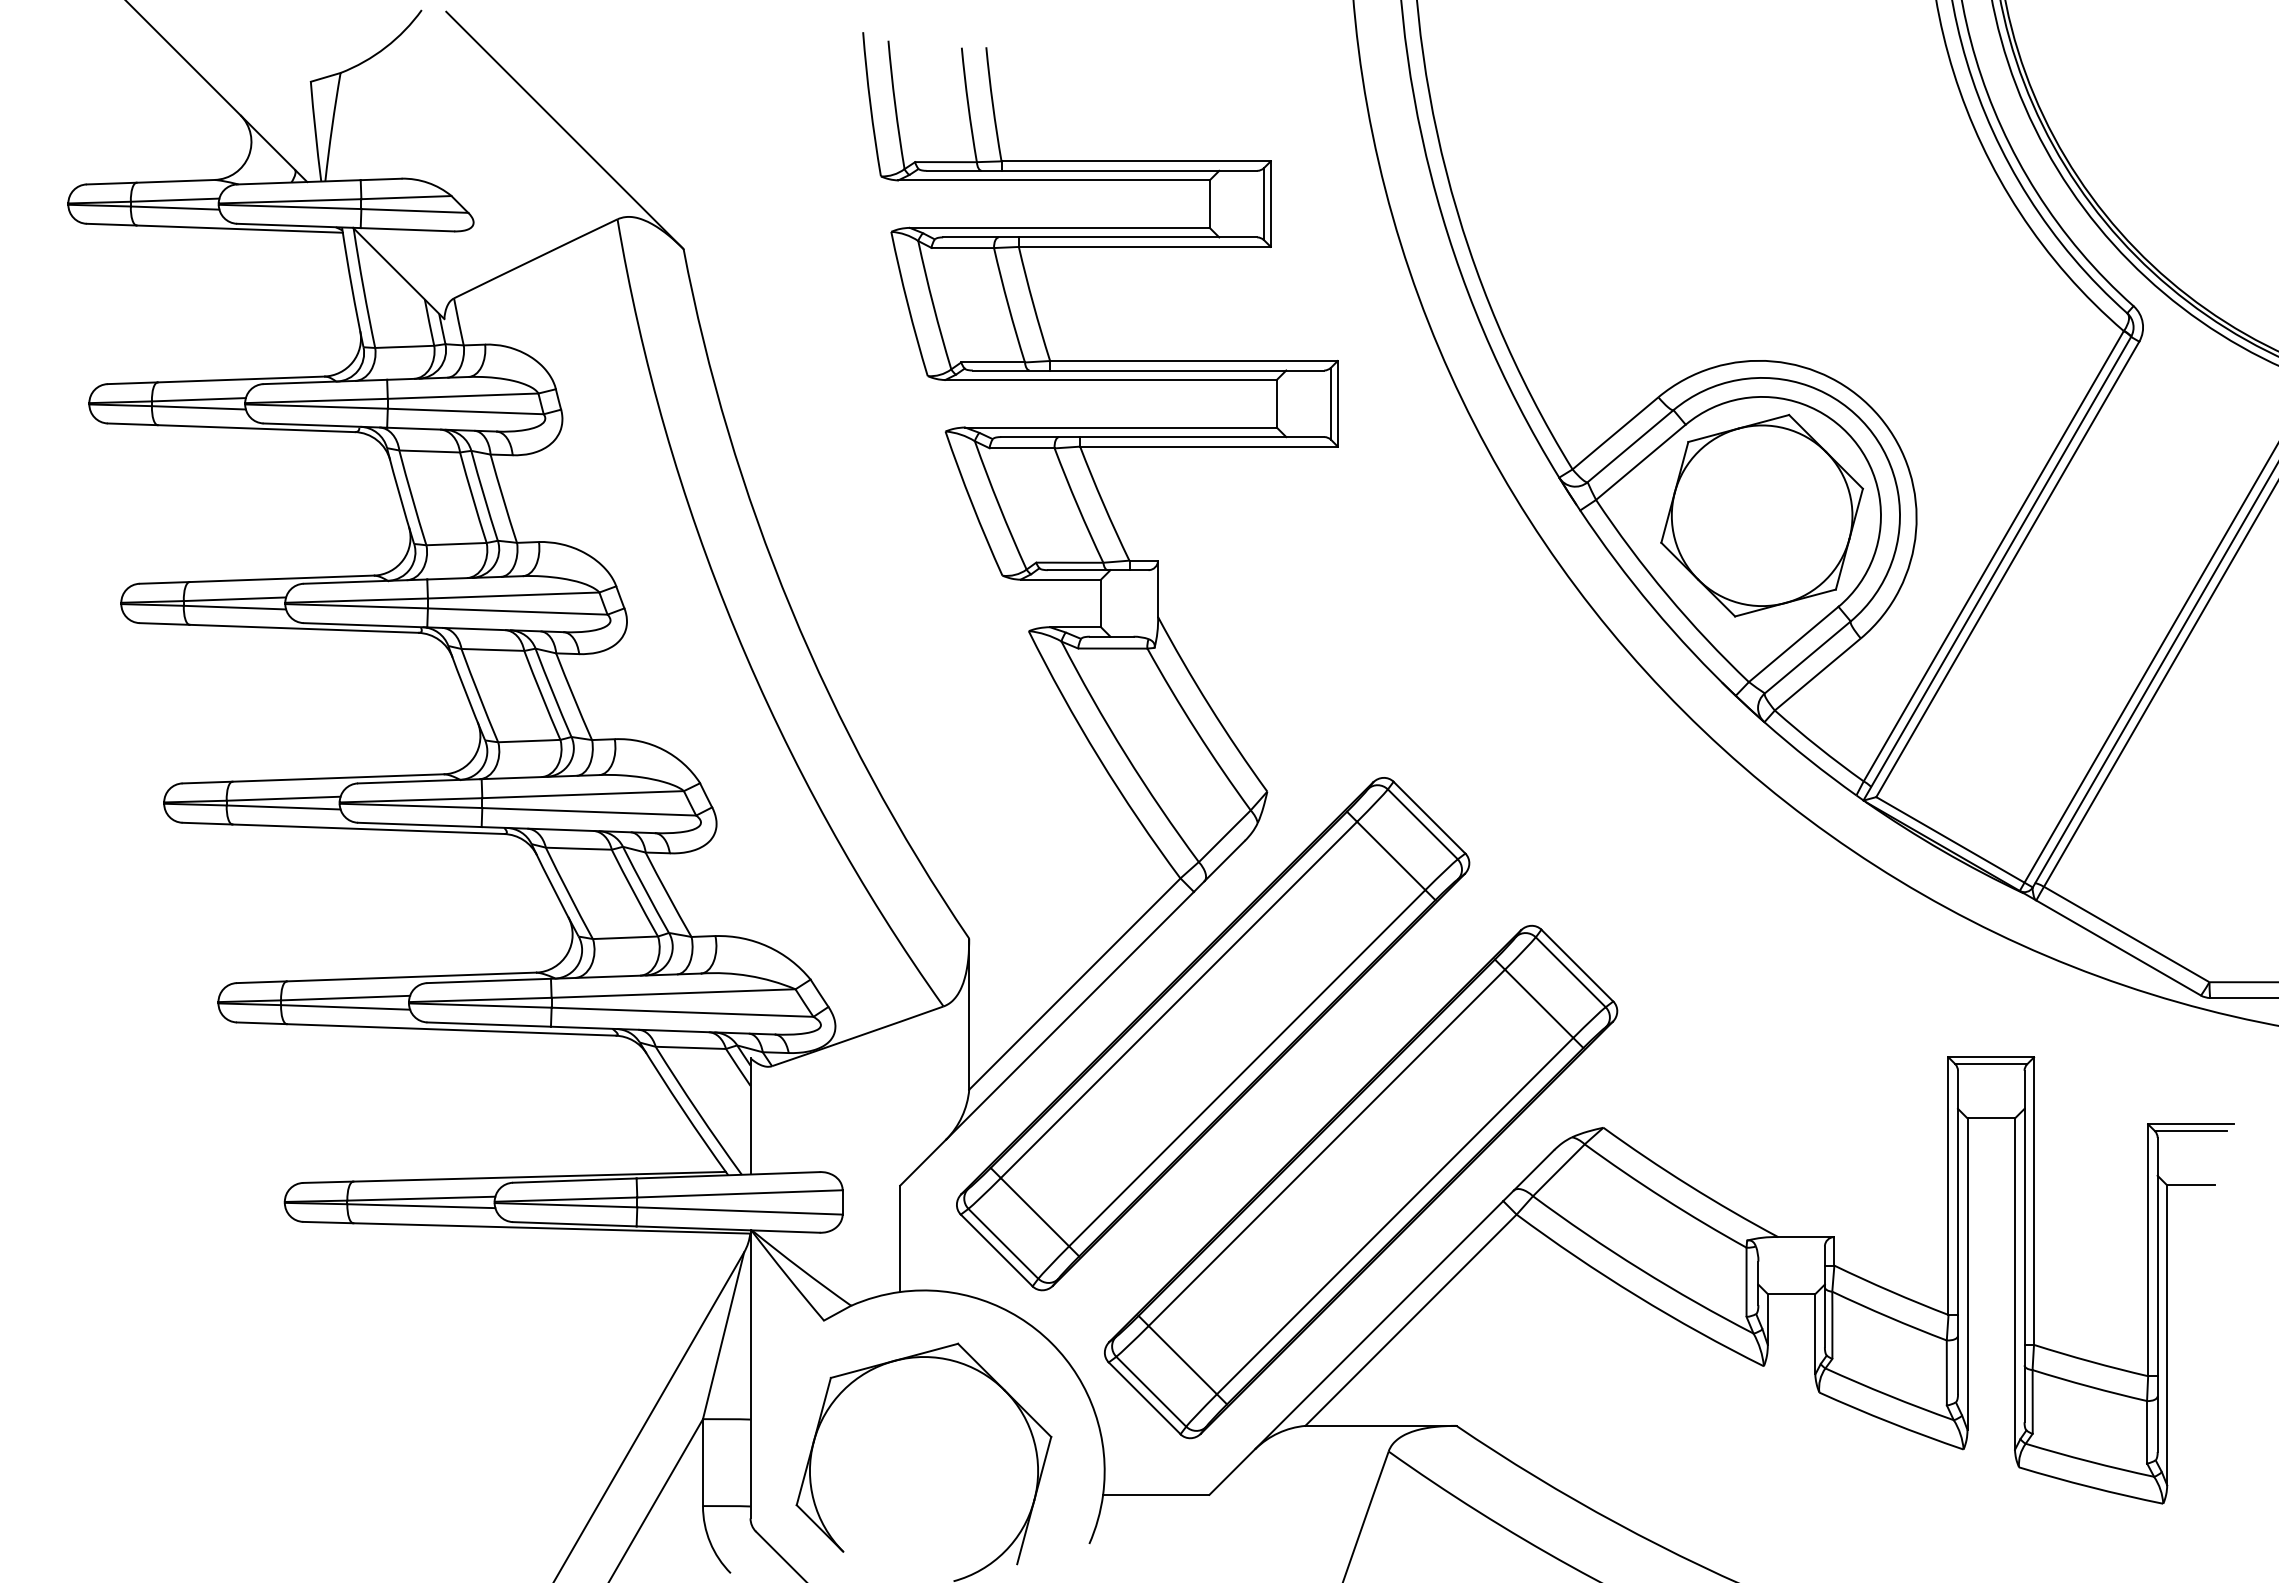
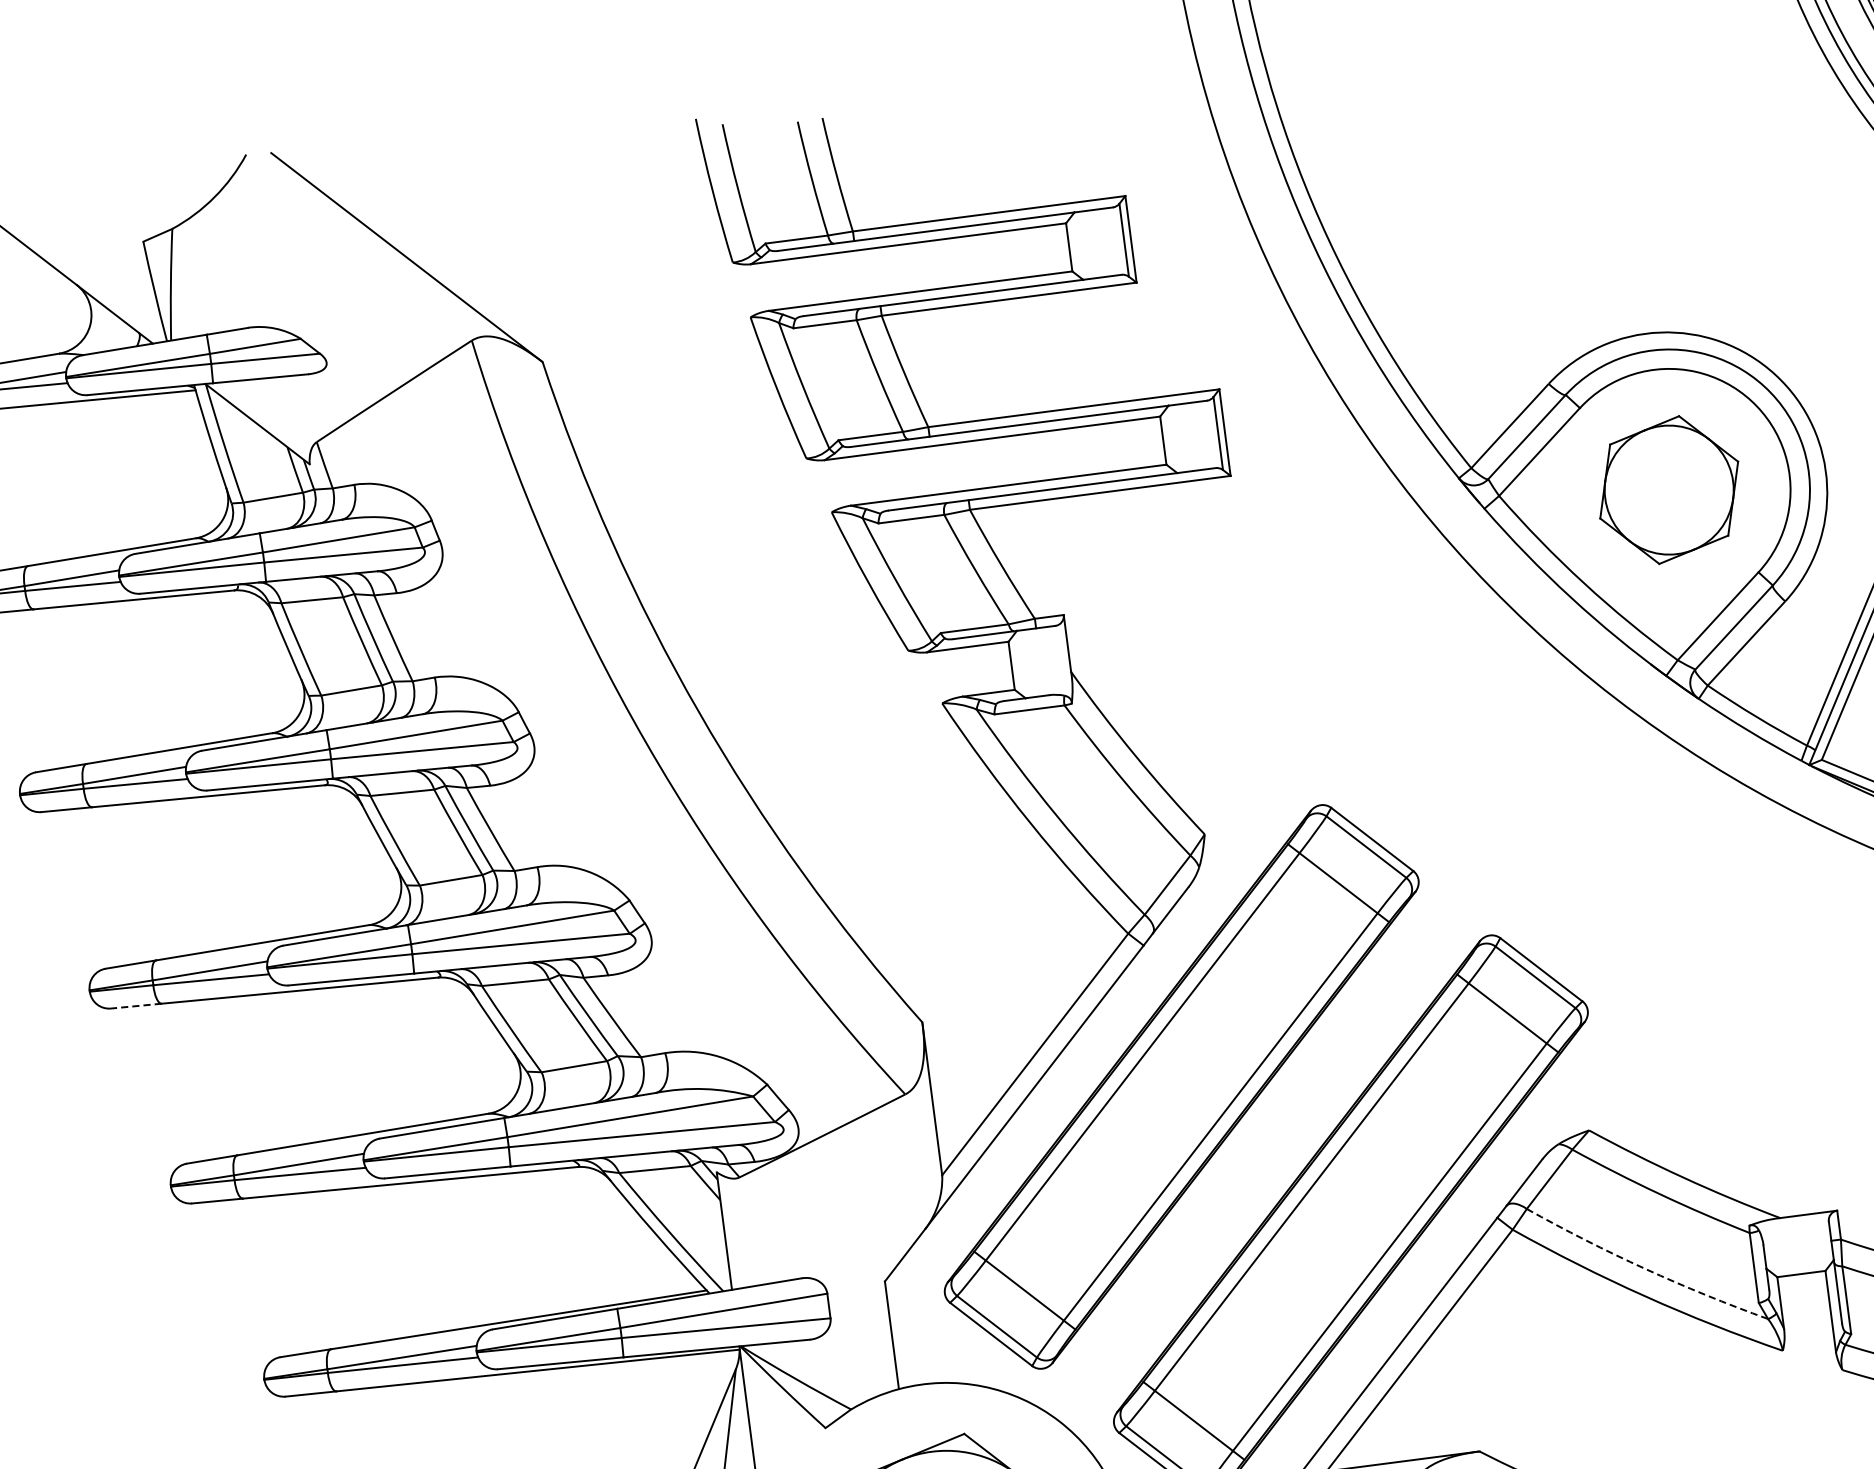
part: (1761, 515) -> (1668, 489), size x0.7
line: (207, 823) -> (136, 1005), solid -> dashed
arc: (1640, 1269) -> (1645, 1269), solid -> dashed

